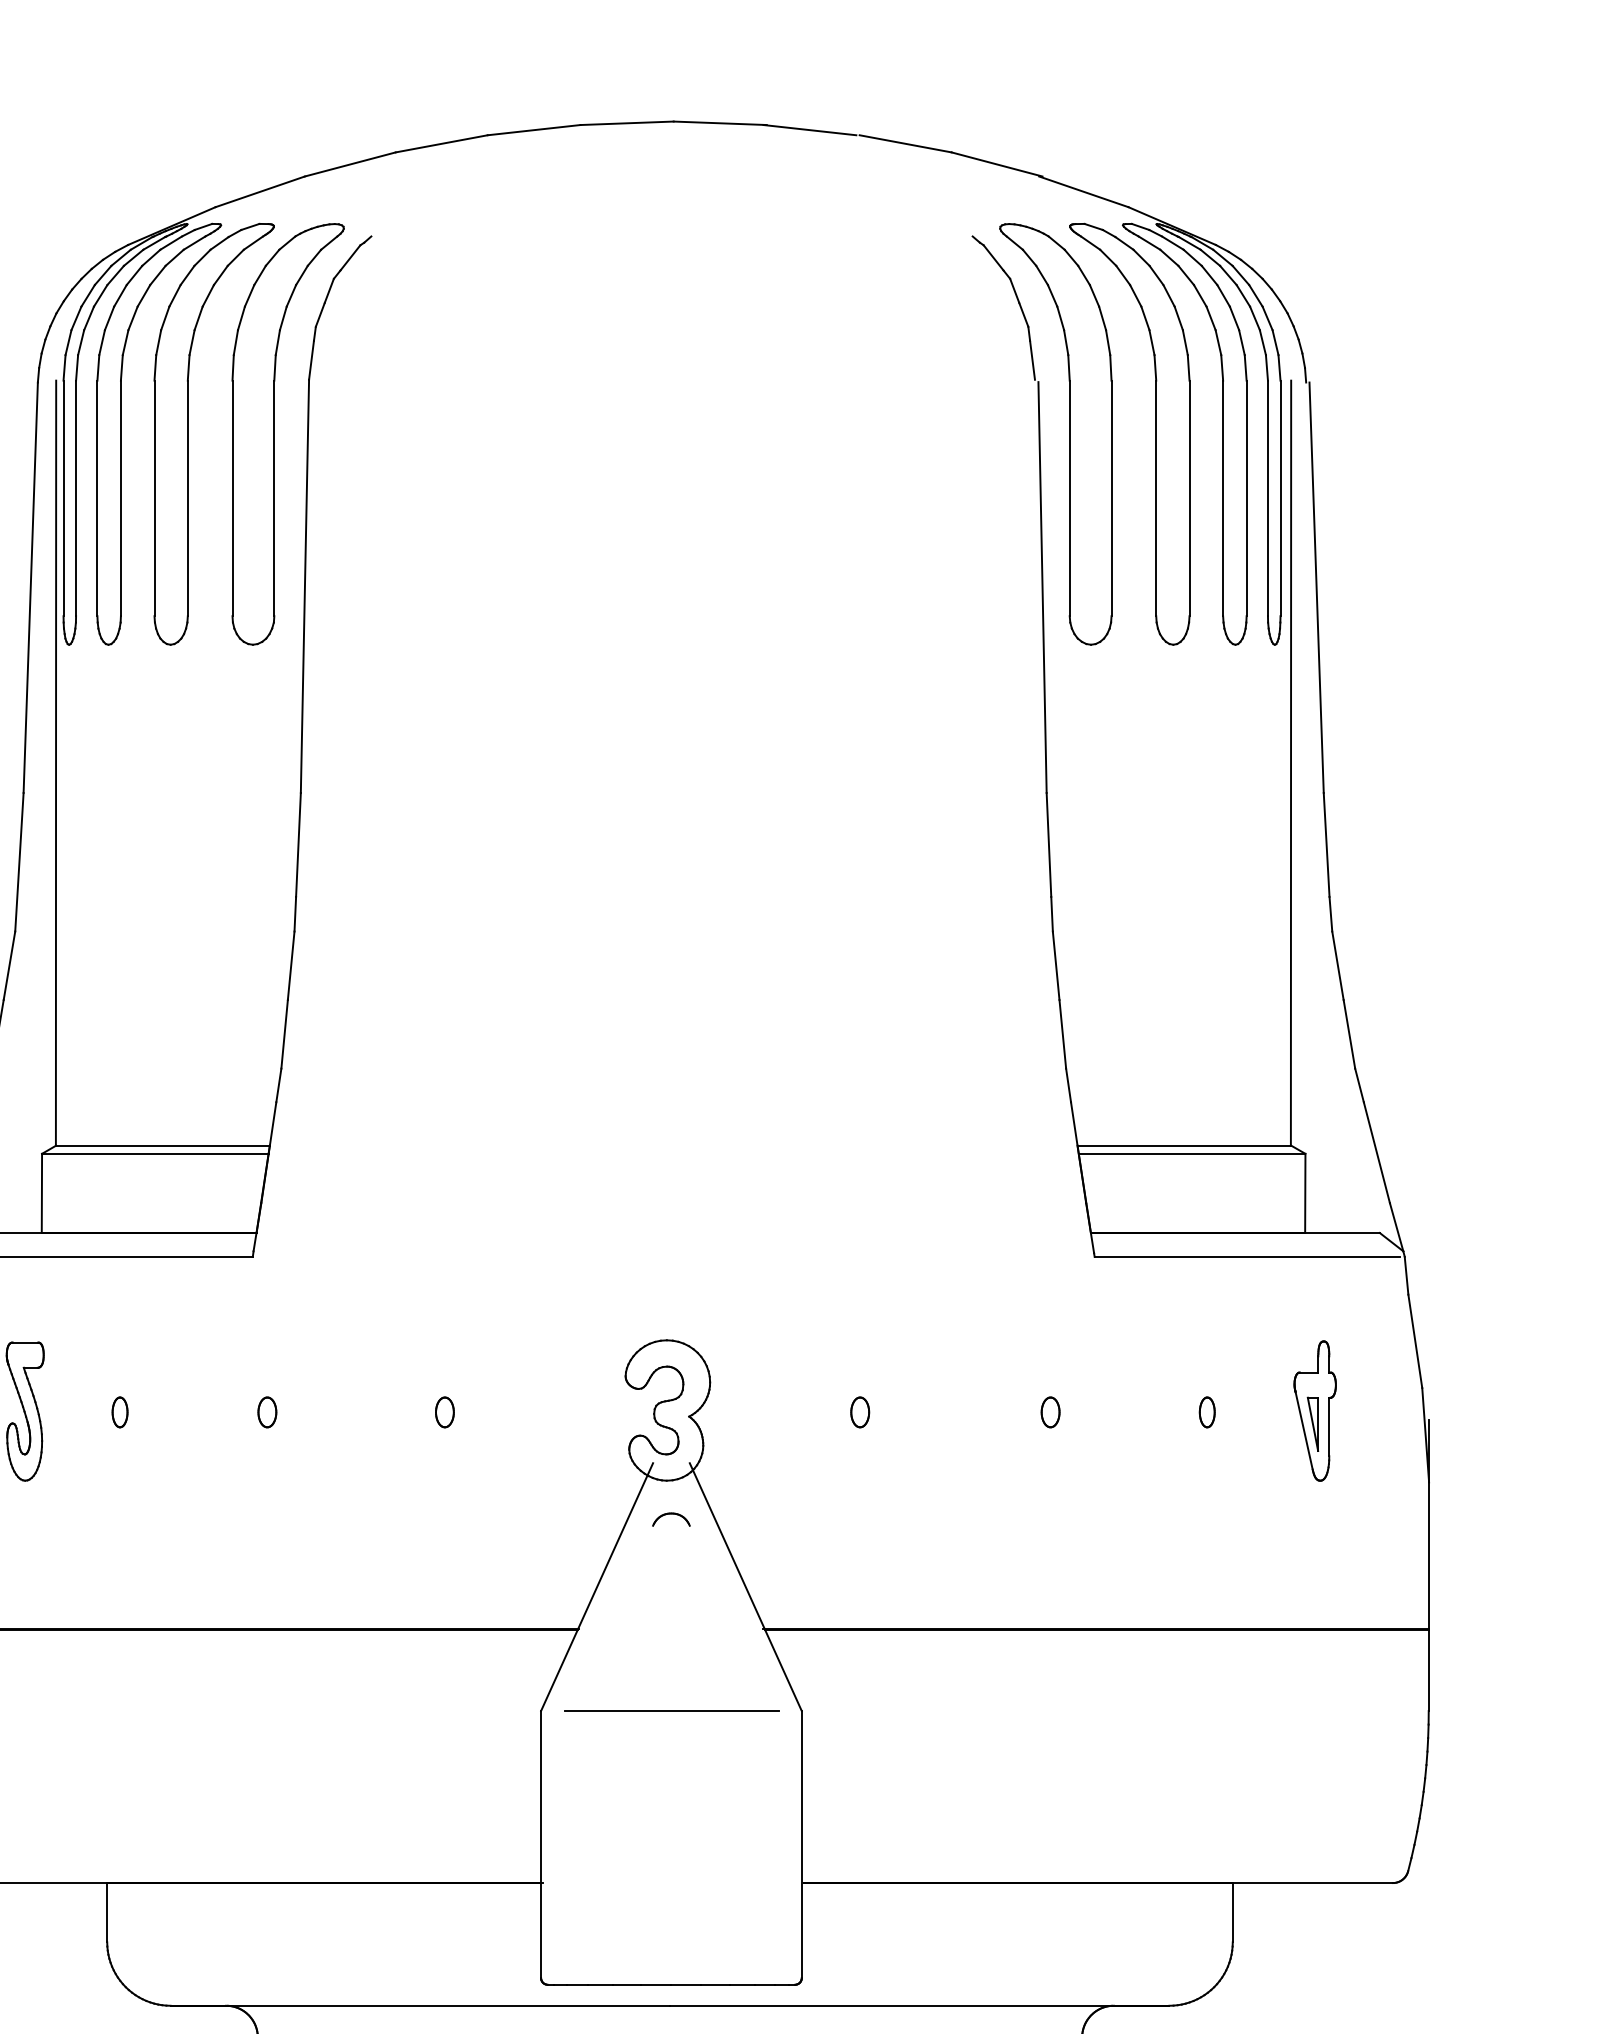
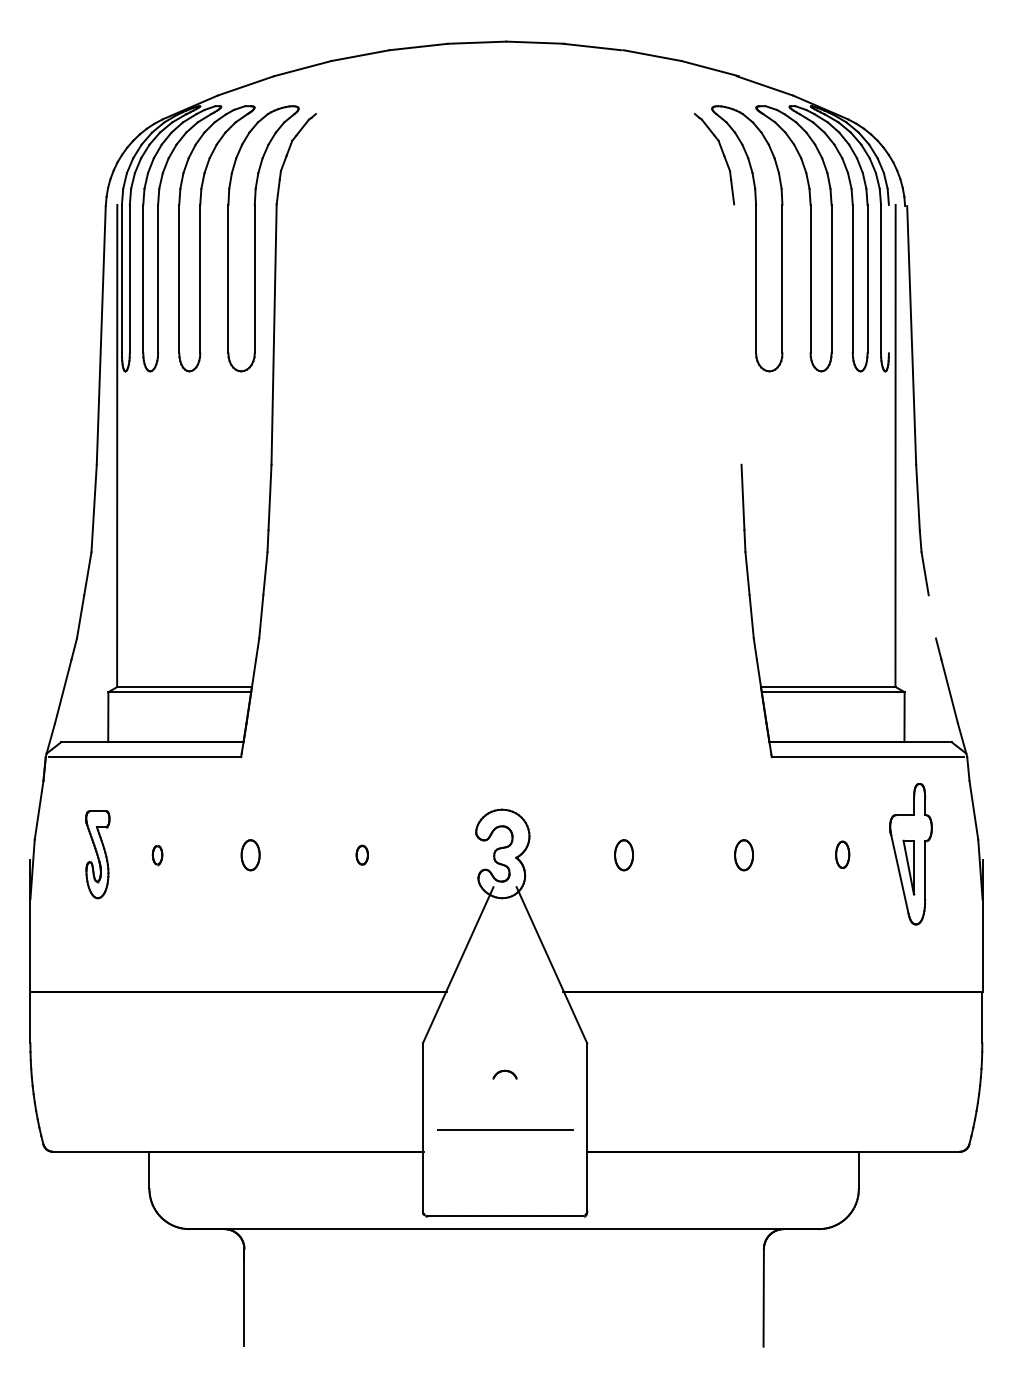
line: (1279, 497) -> (888, 278), removed
line: (1041, 586) -> (738, 334), removed
line: (1348, 1033) -> (931, 616), removed
part: (265, 1411) -> (249, 854), size x1.6
part: (859, 1411) -> (623, 854), size x1.6
part: (1049, 1411) -> (743, 854), size x1.6
part: (1314, 1411) -> (910, 854), size x1.6
part: (1206, 1412) -> (842, 855), size x1.4
part: (670, 1519) -> (504, 1074), moved
line: (672, 1709) -> (505, 1129), moved

